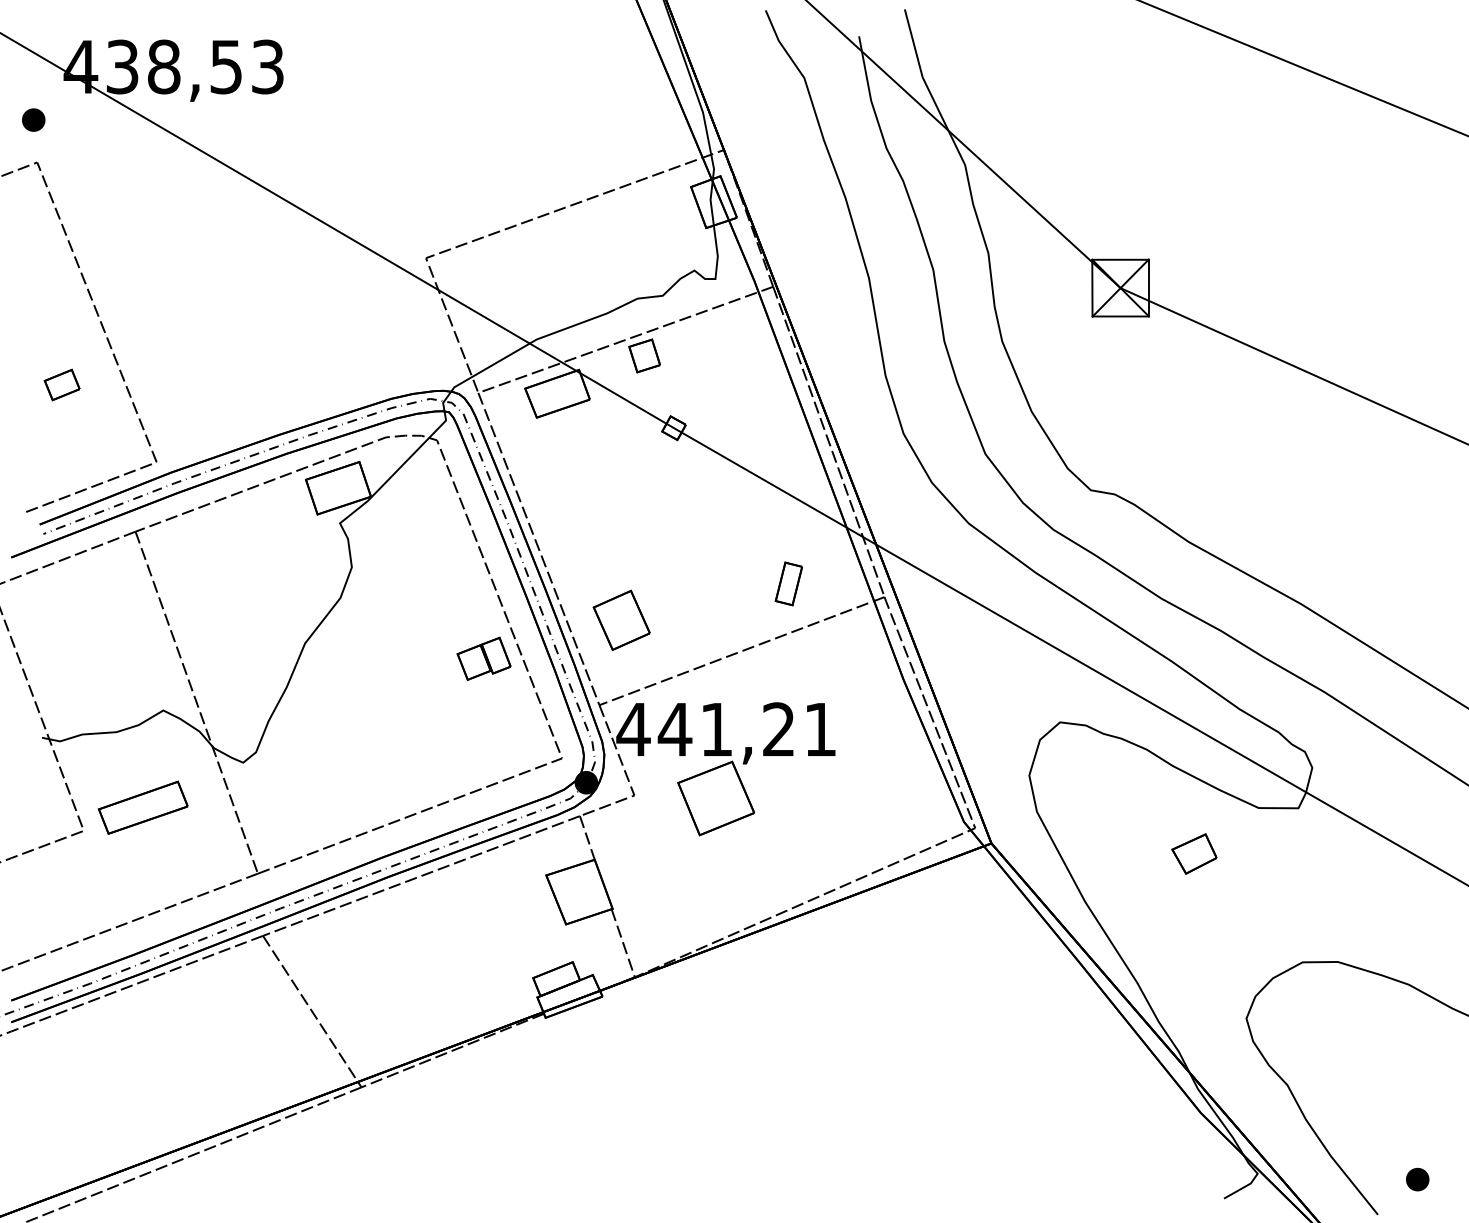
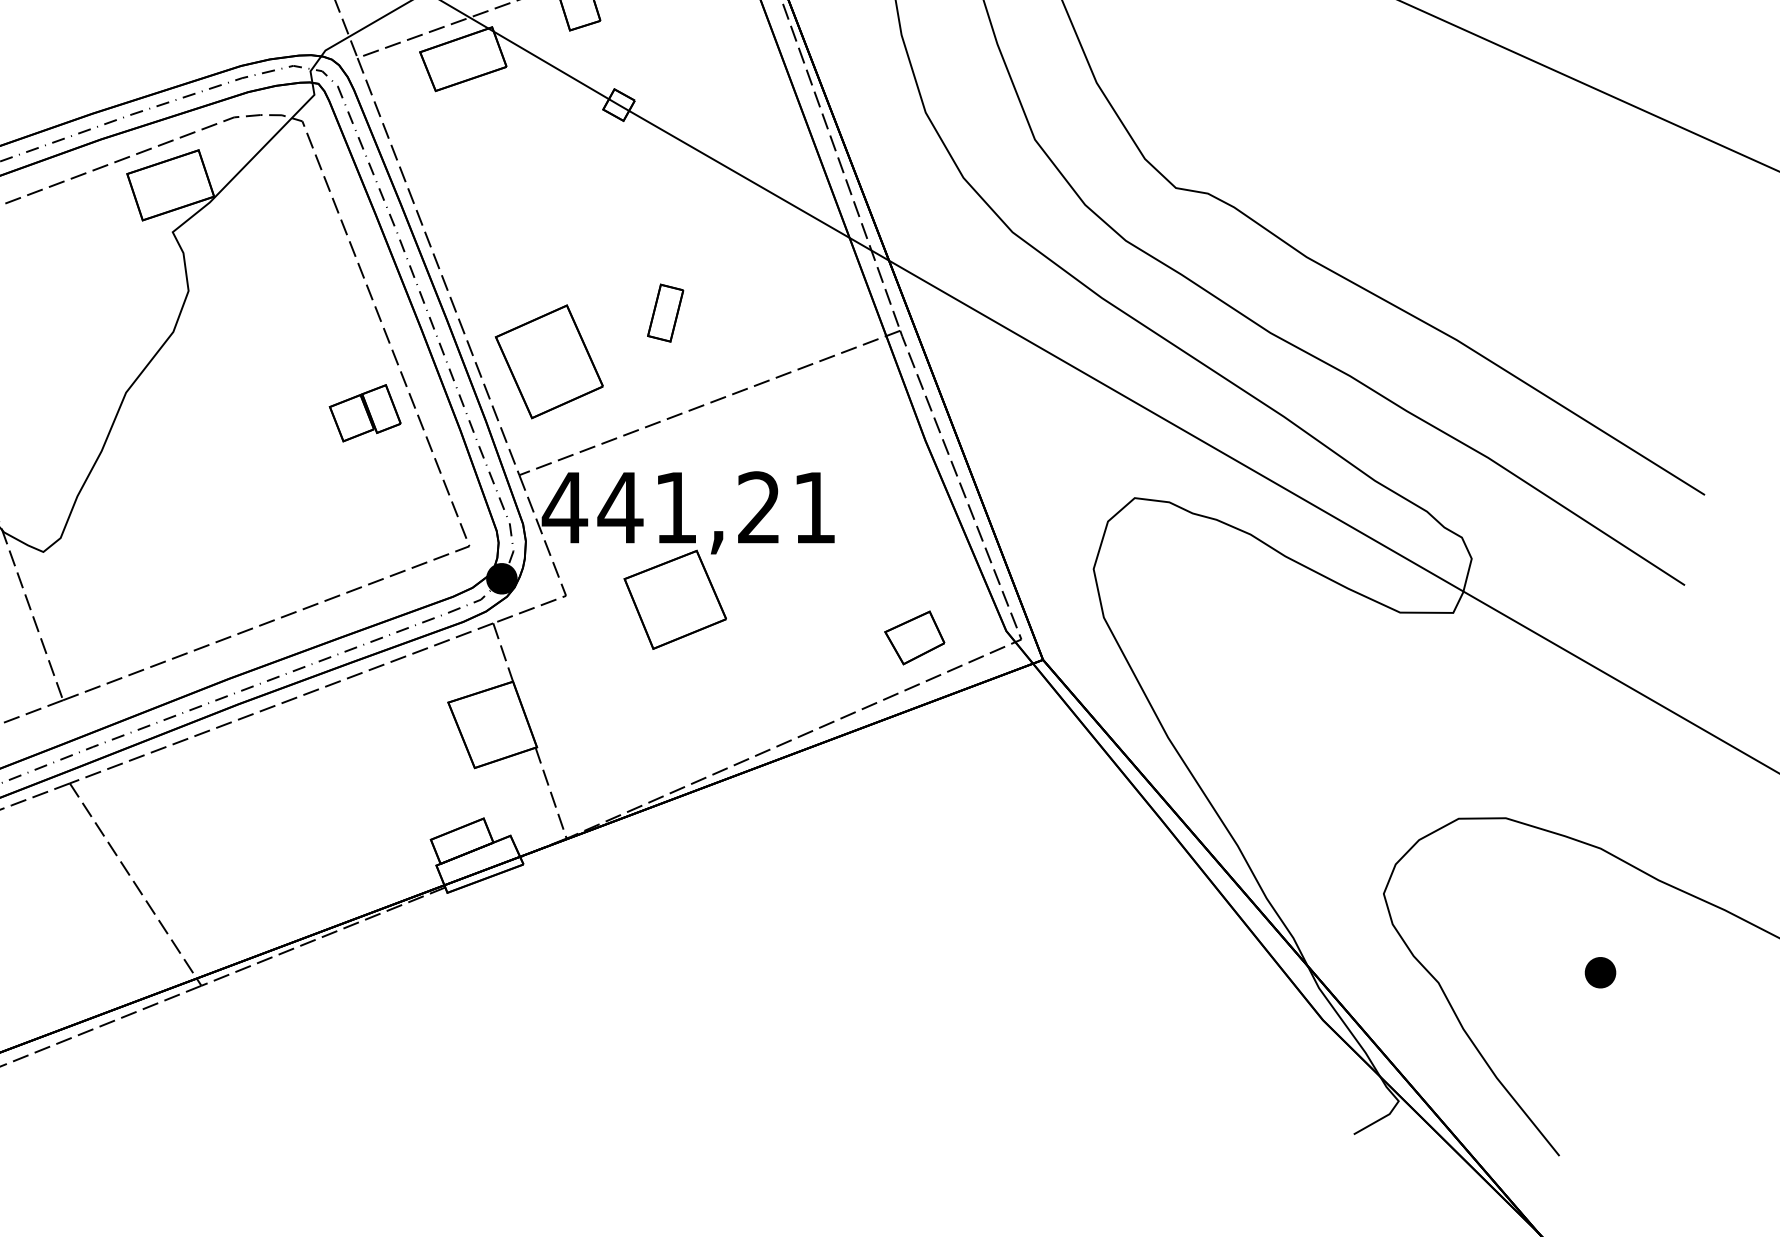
part: (788, 583) -> (665, 312), moved
part: (621, 620) -> (548, 362), size x1.43
part: (1194, 853) -> (914, 637), moved
part: (1417, 1179) -> (1600, 972), moved

